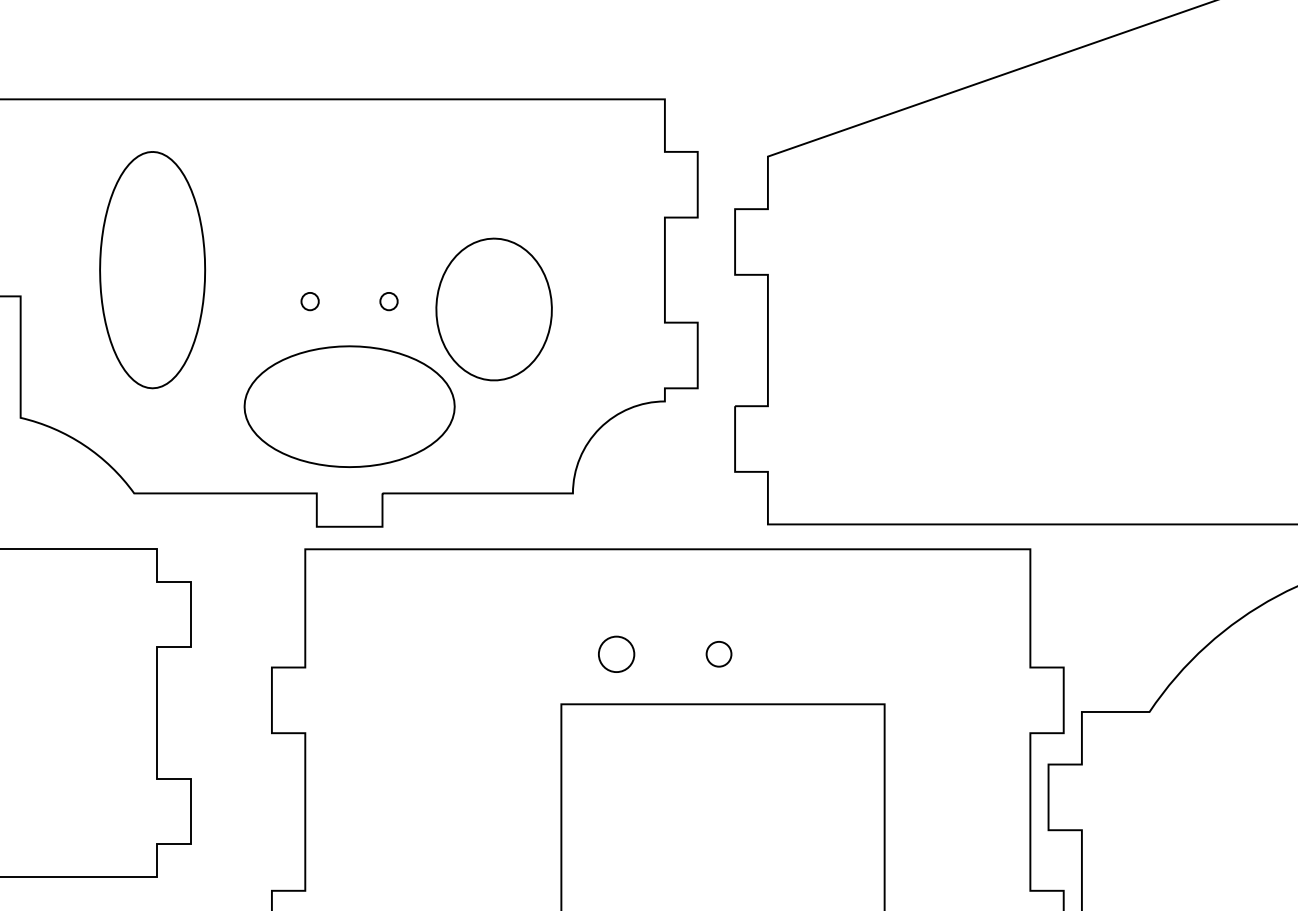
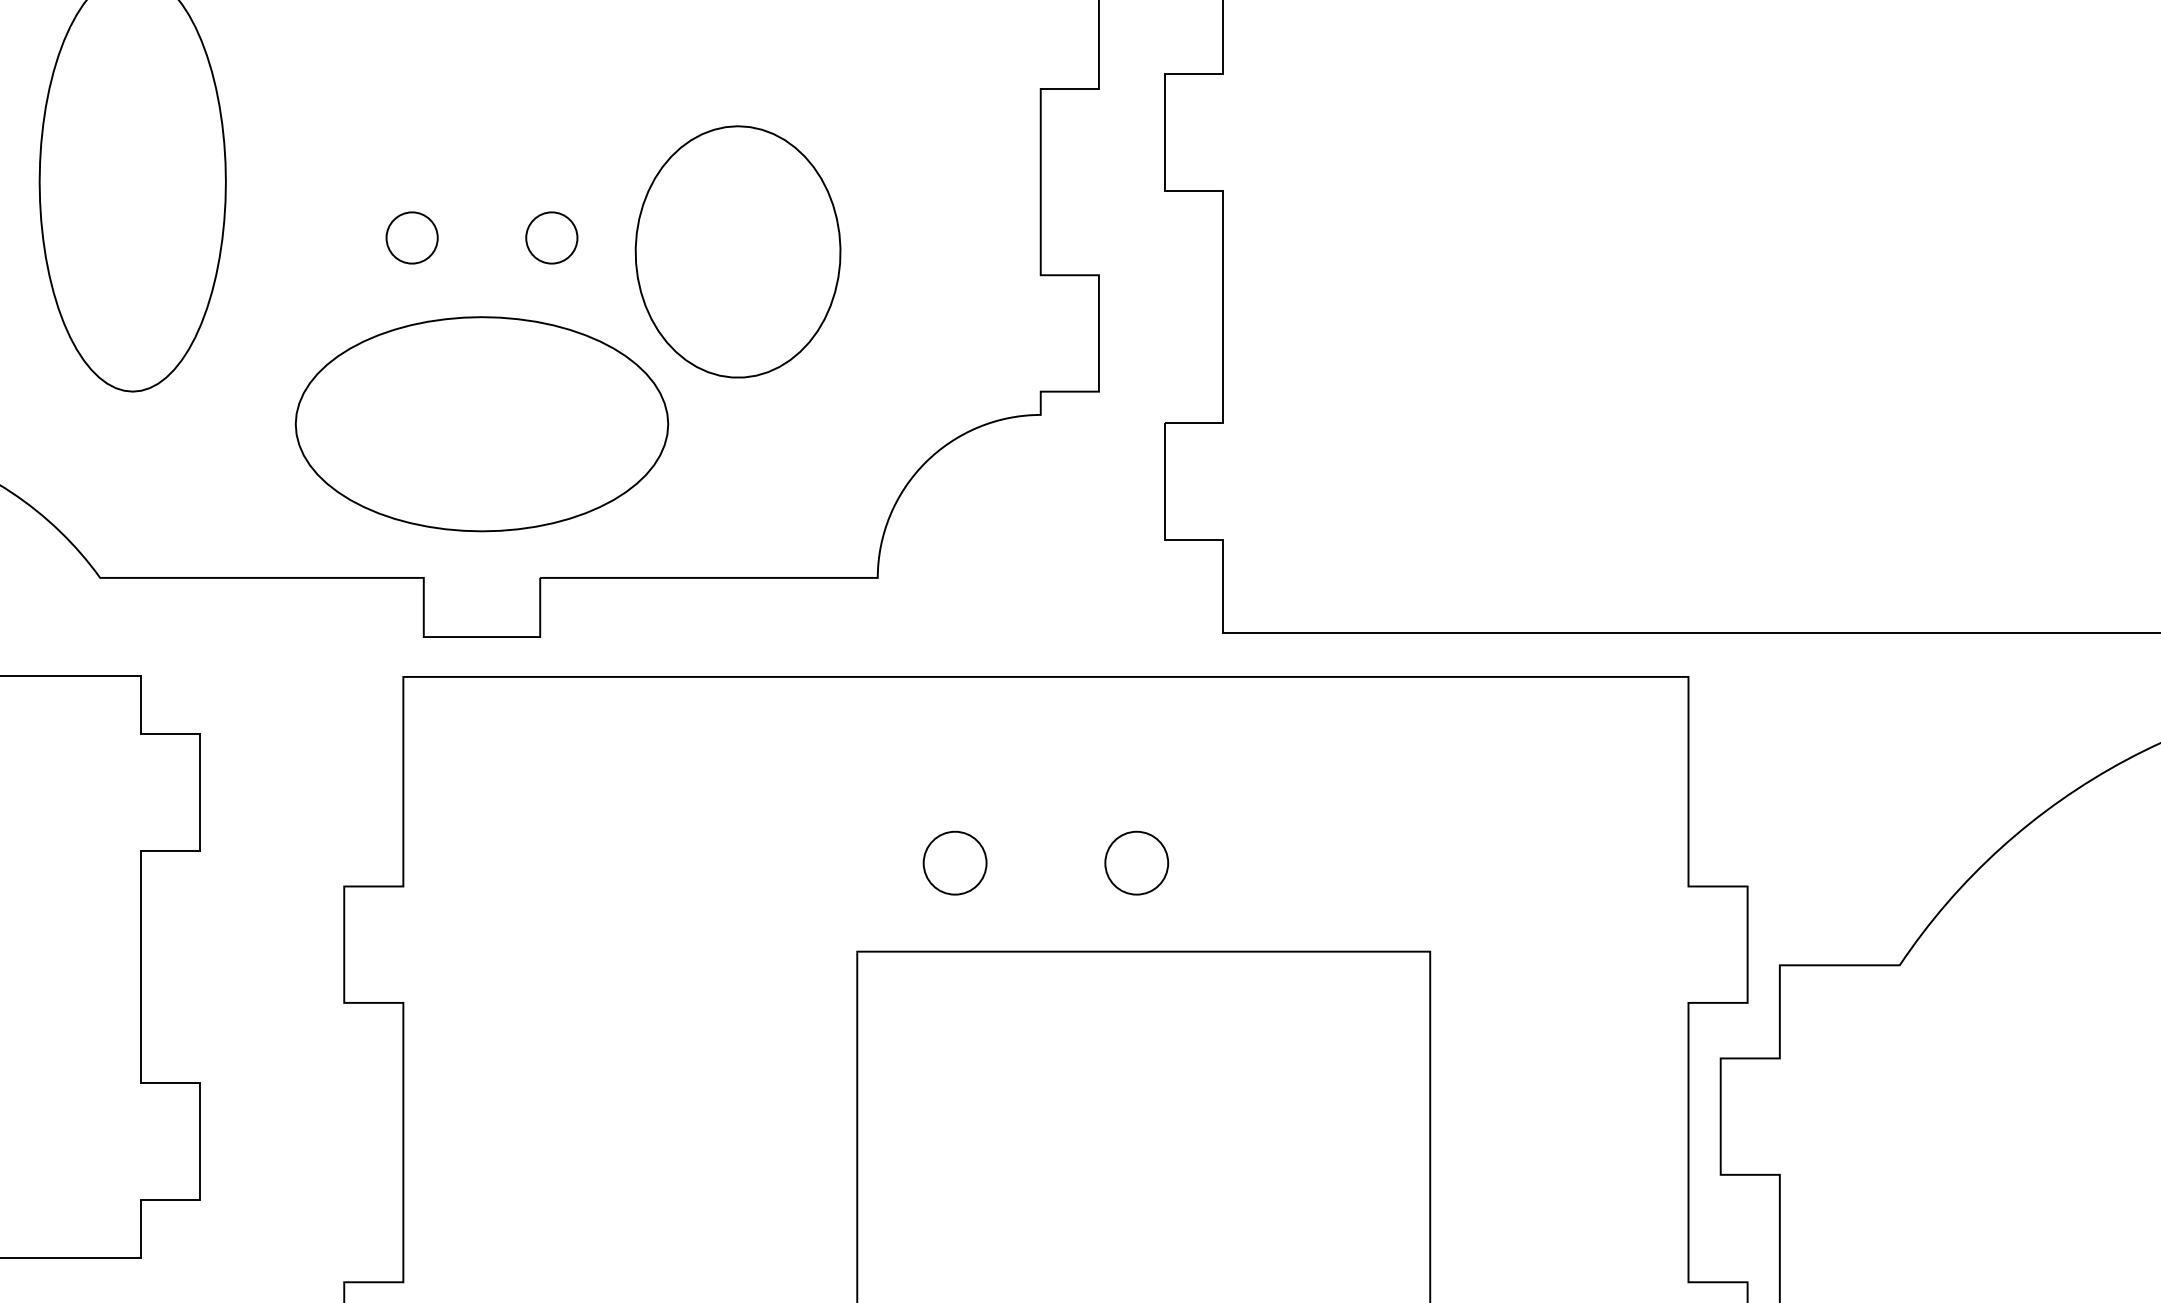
part: (309, 301) -> (410, 237), size x1.67
part: (388, 301) -> (550, 237), size x1.67
part: (718, 653) -> (1135, 861), size x1.43

